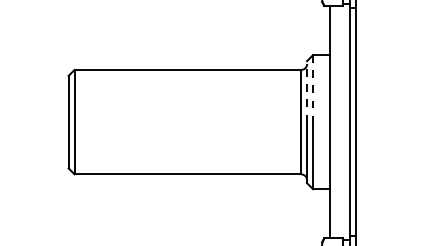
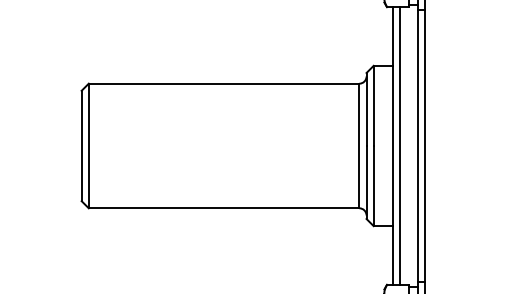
line: (313, 89) -> (373, 106), dashed -> solid
line: (307, 91) -> (366, 109), dashed -> solid
line: (335, 121) -> (400, 145), added

